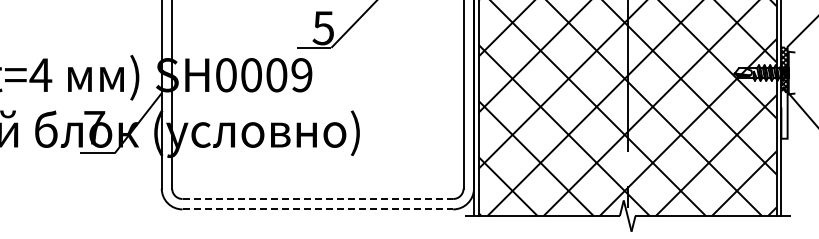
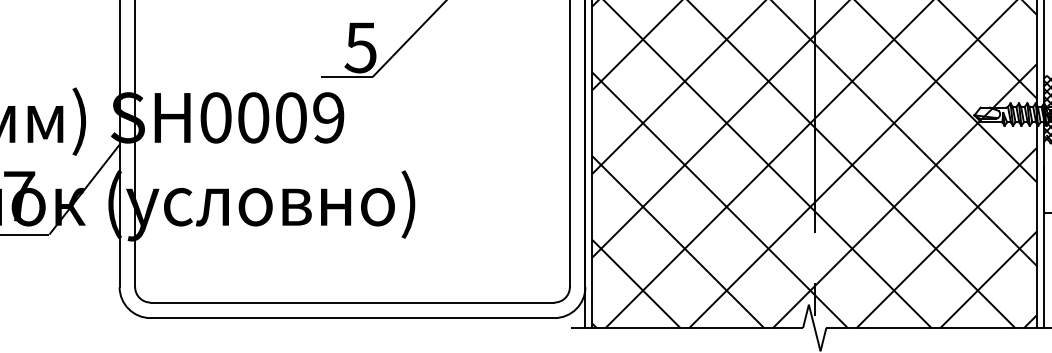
line: (318, 199) -> (353, 303), dashed -> solid
line: (318, 209) -> (353, 318), dashed -> solid

